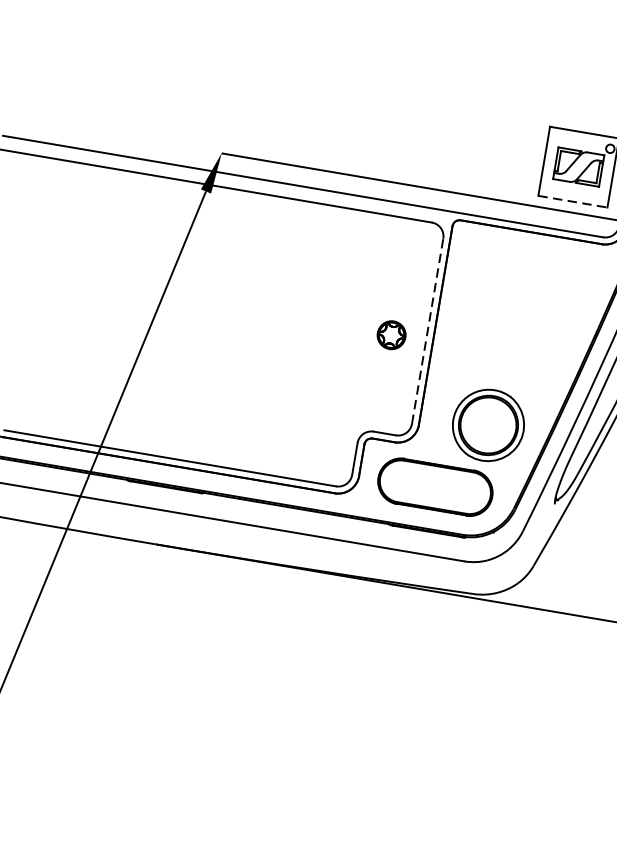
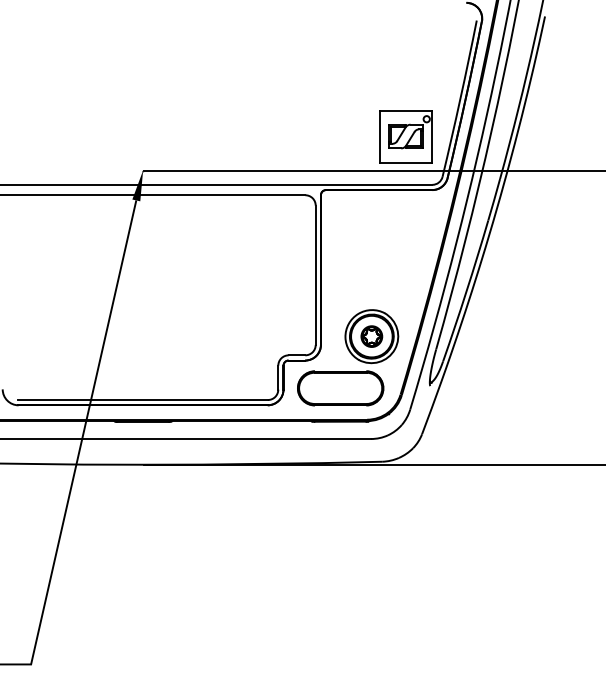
line: (572, 201) -> (405, 162), dashed -> solid
line: (427, 331) -> (315, 275), dashed -> solid
part: (391, 334) -> (371, 336), moved

